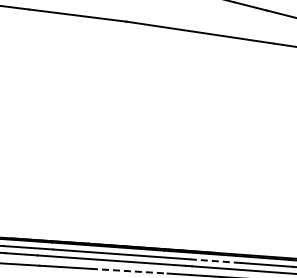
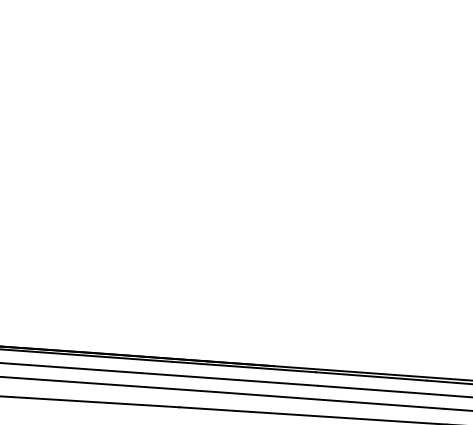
line: (213, 261) -> (270, 383), dashed -> solid
line: (129, 271) -> (103, 403), dashed -> solid

